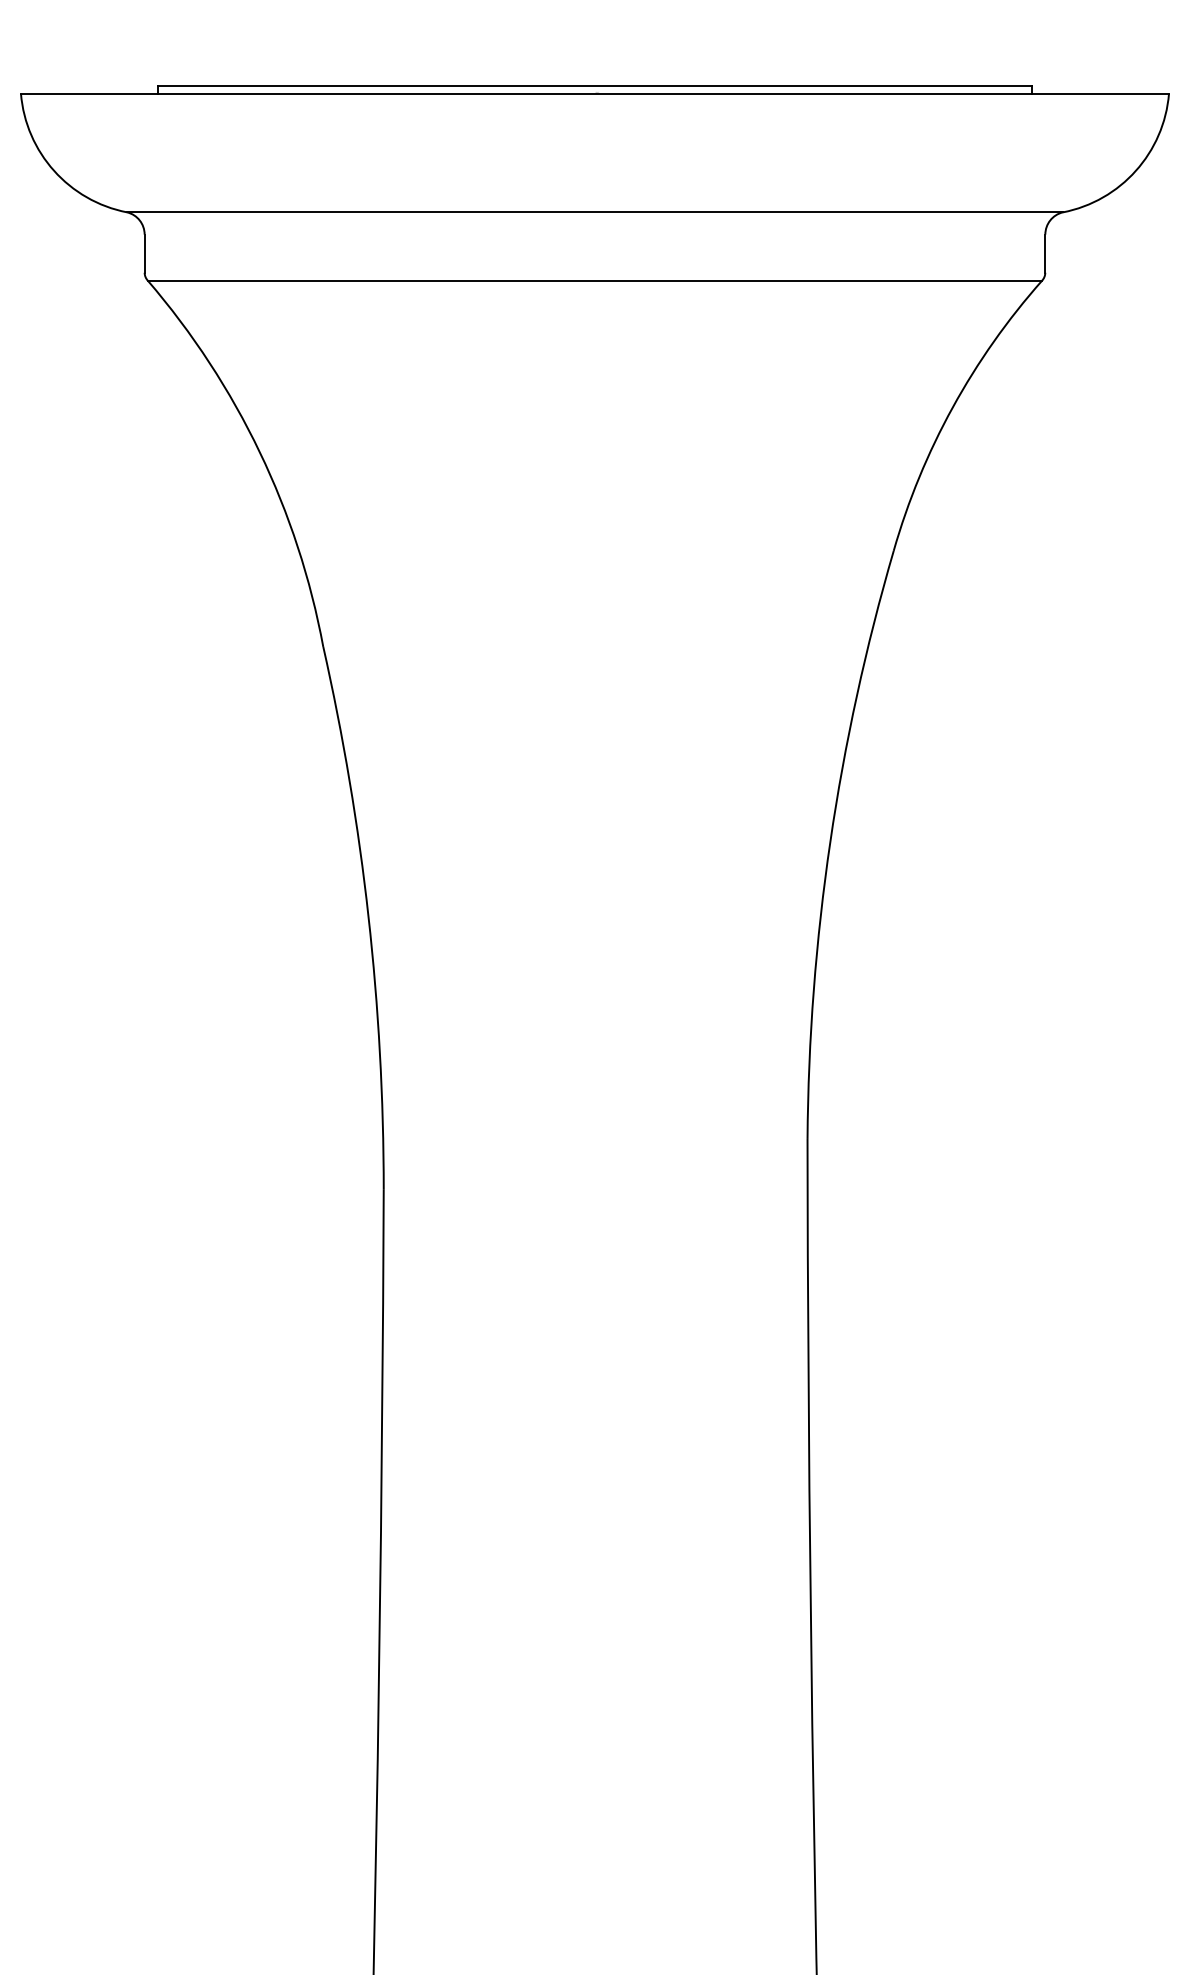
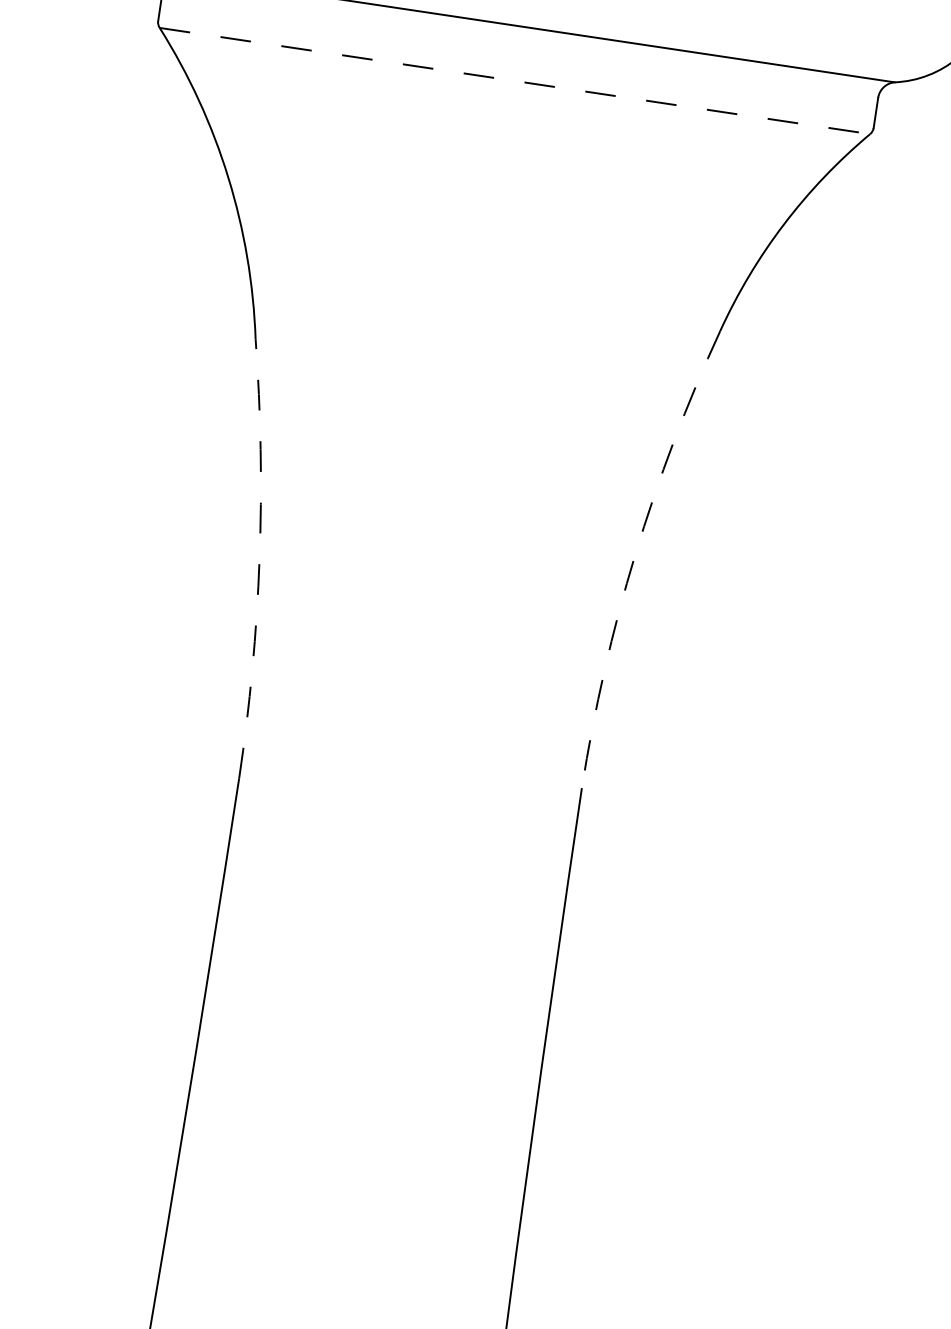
line: (595, 280) -> (515, 80), solid -> dashed
arc: (830, 841) -> (635, 554), solid -> dashed
arc: (368, 916) -> (259, 559), solid -> dashed

